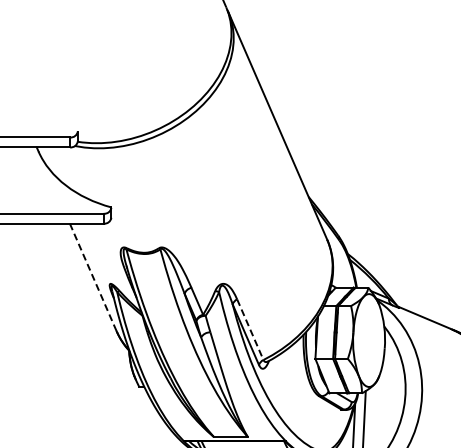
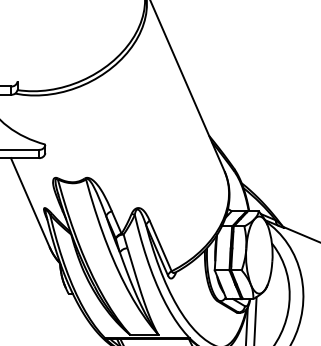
line: (93, 277) -> (30, 202), dashed -> solid
line: (250, 330) -> (160, 246), dashed -> solid

